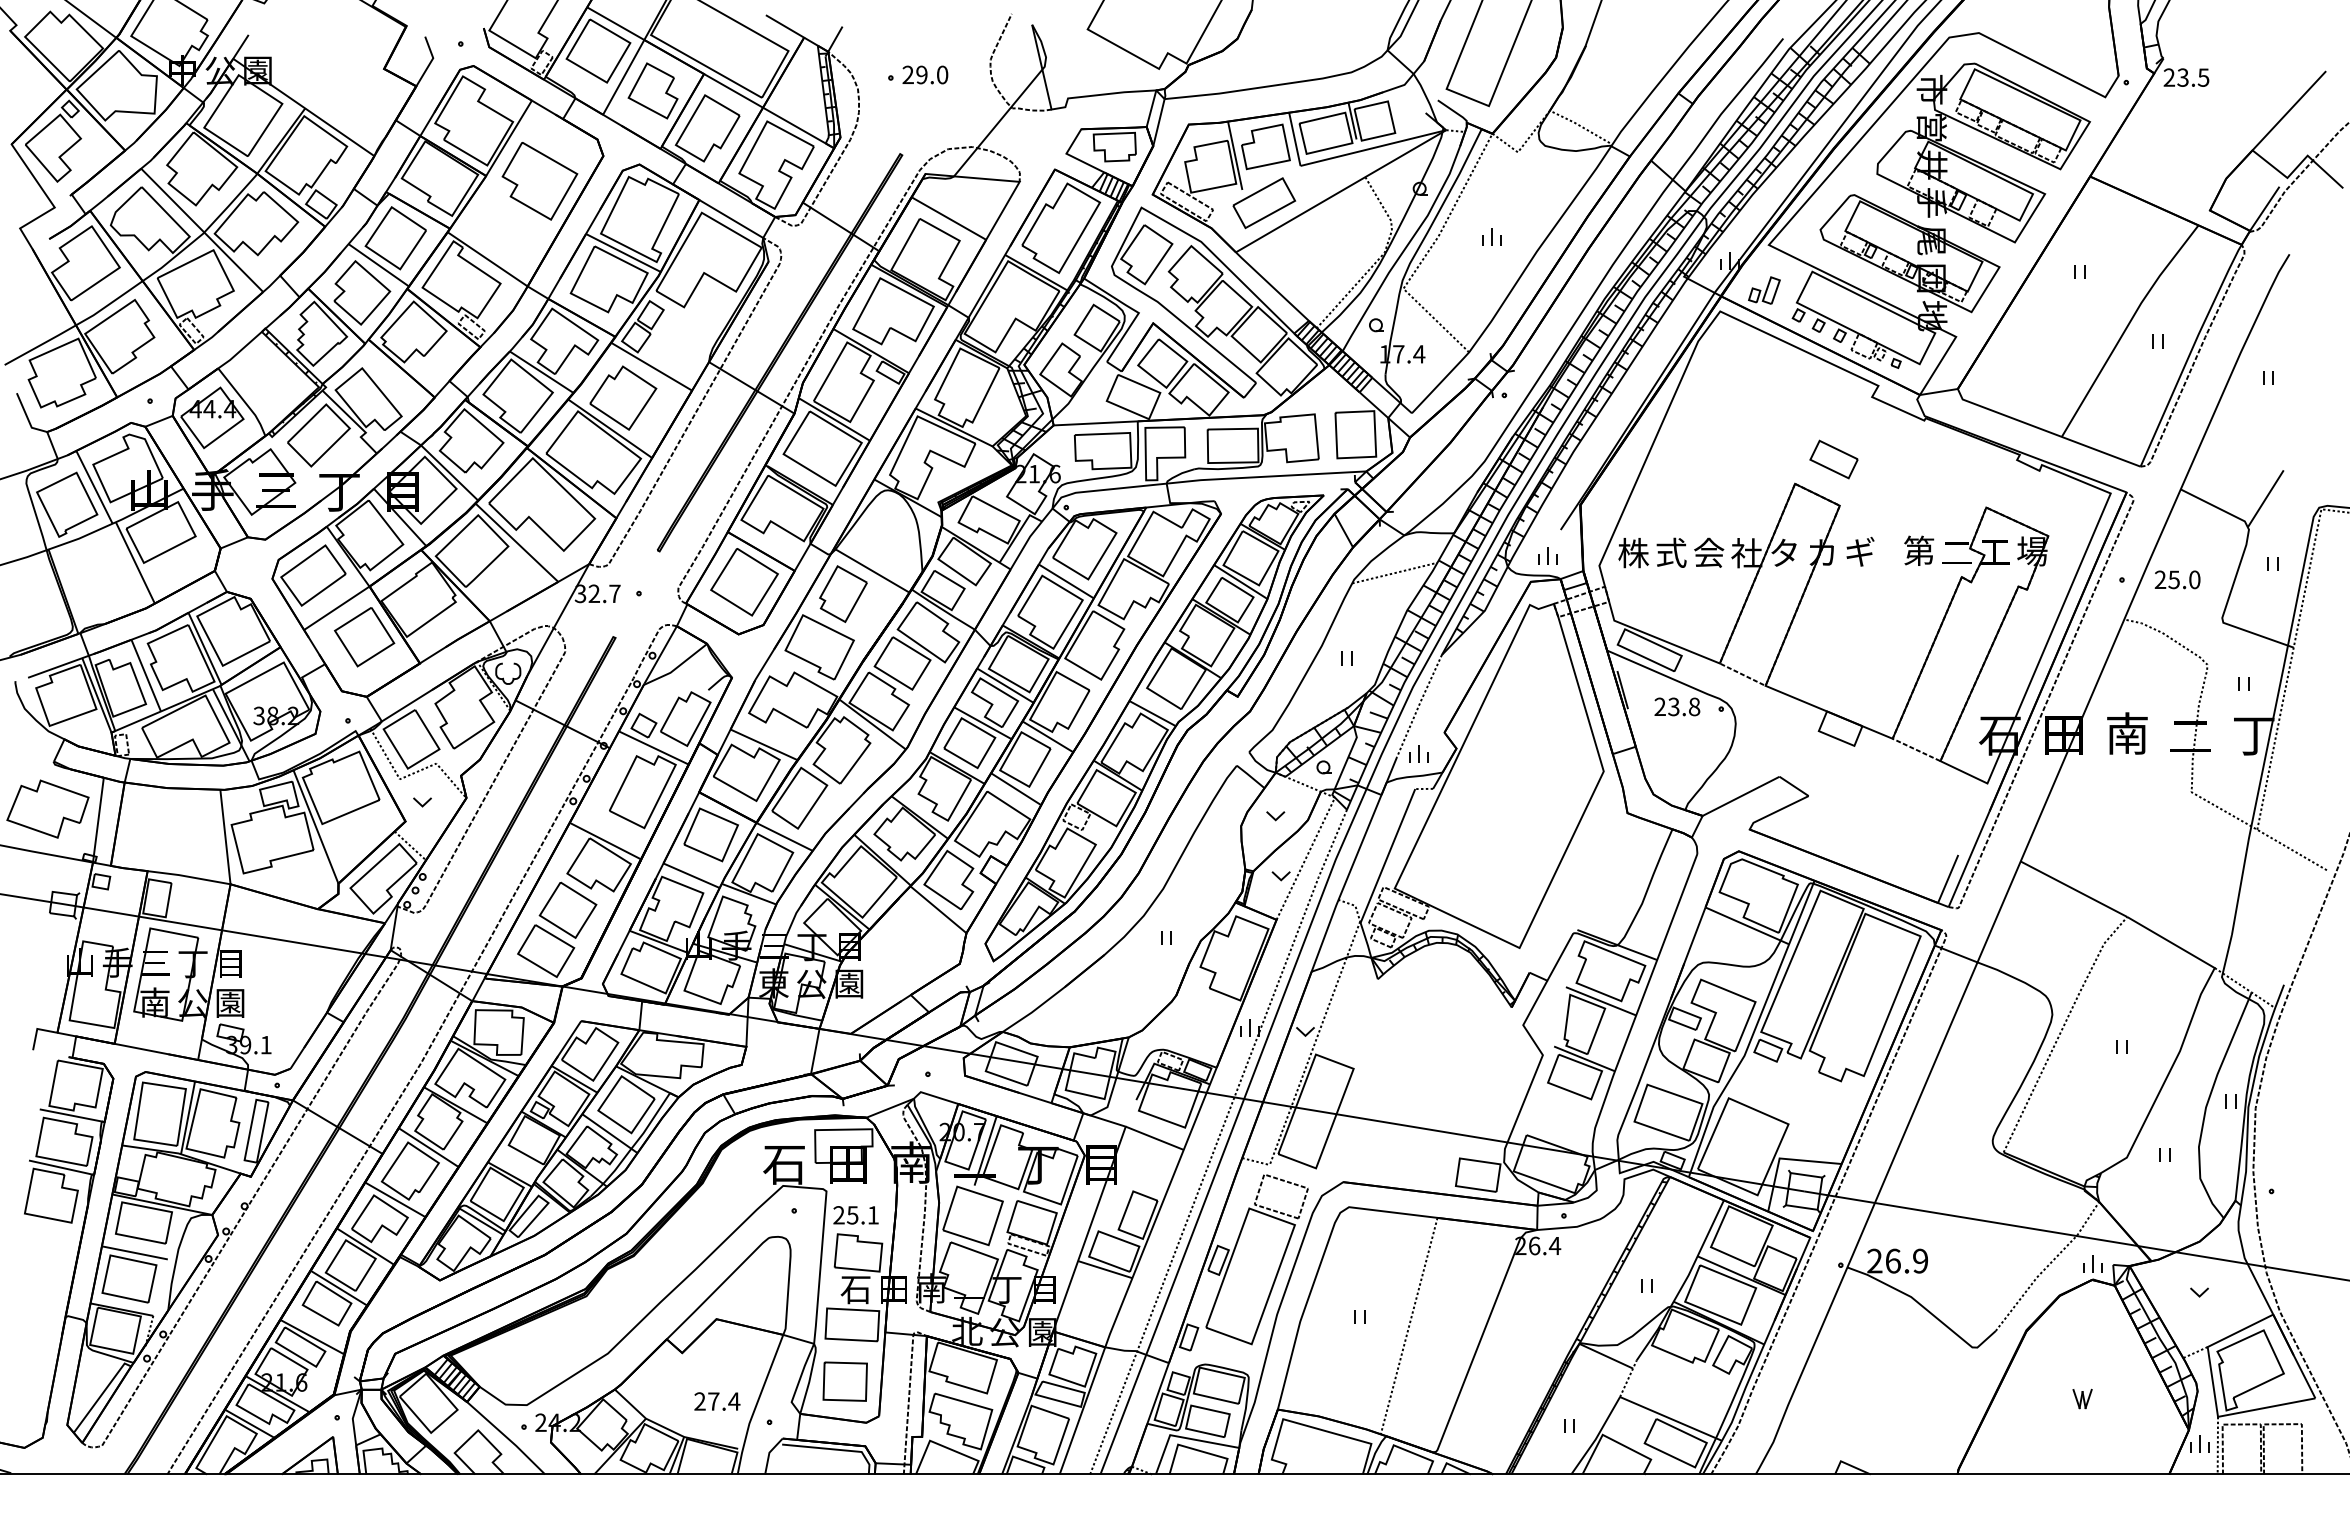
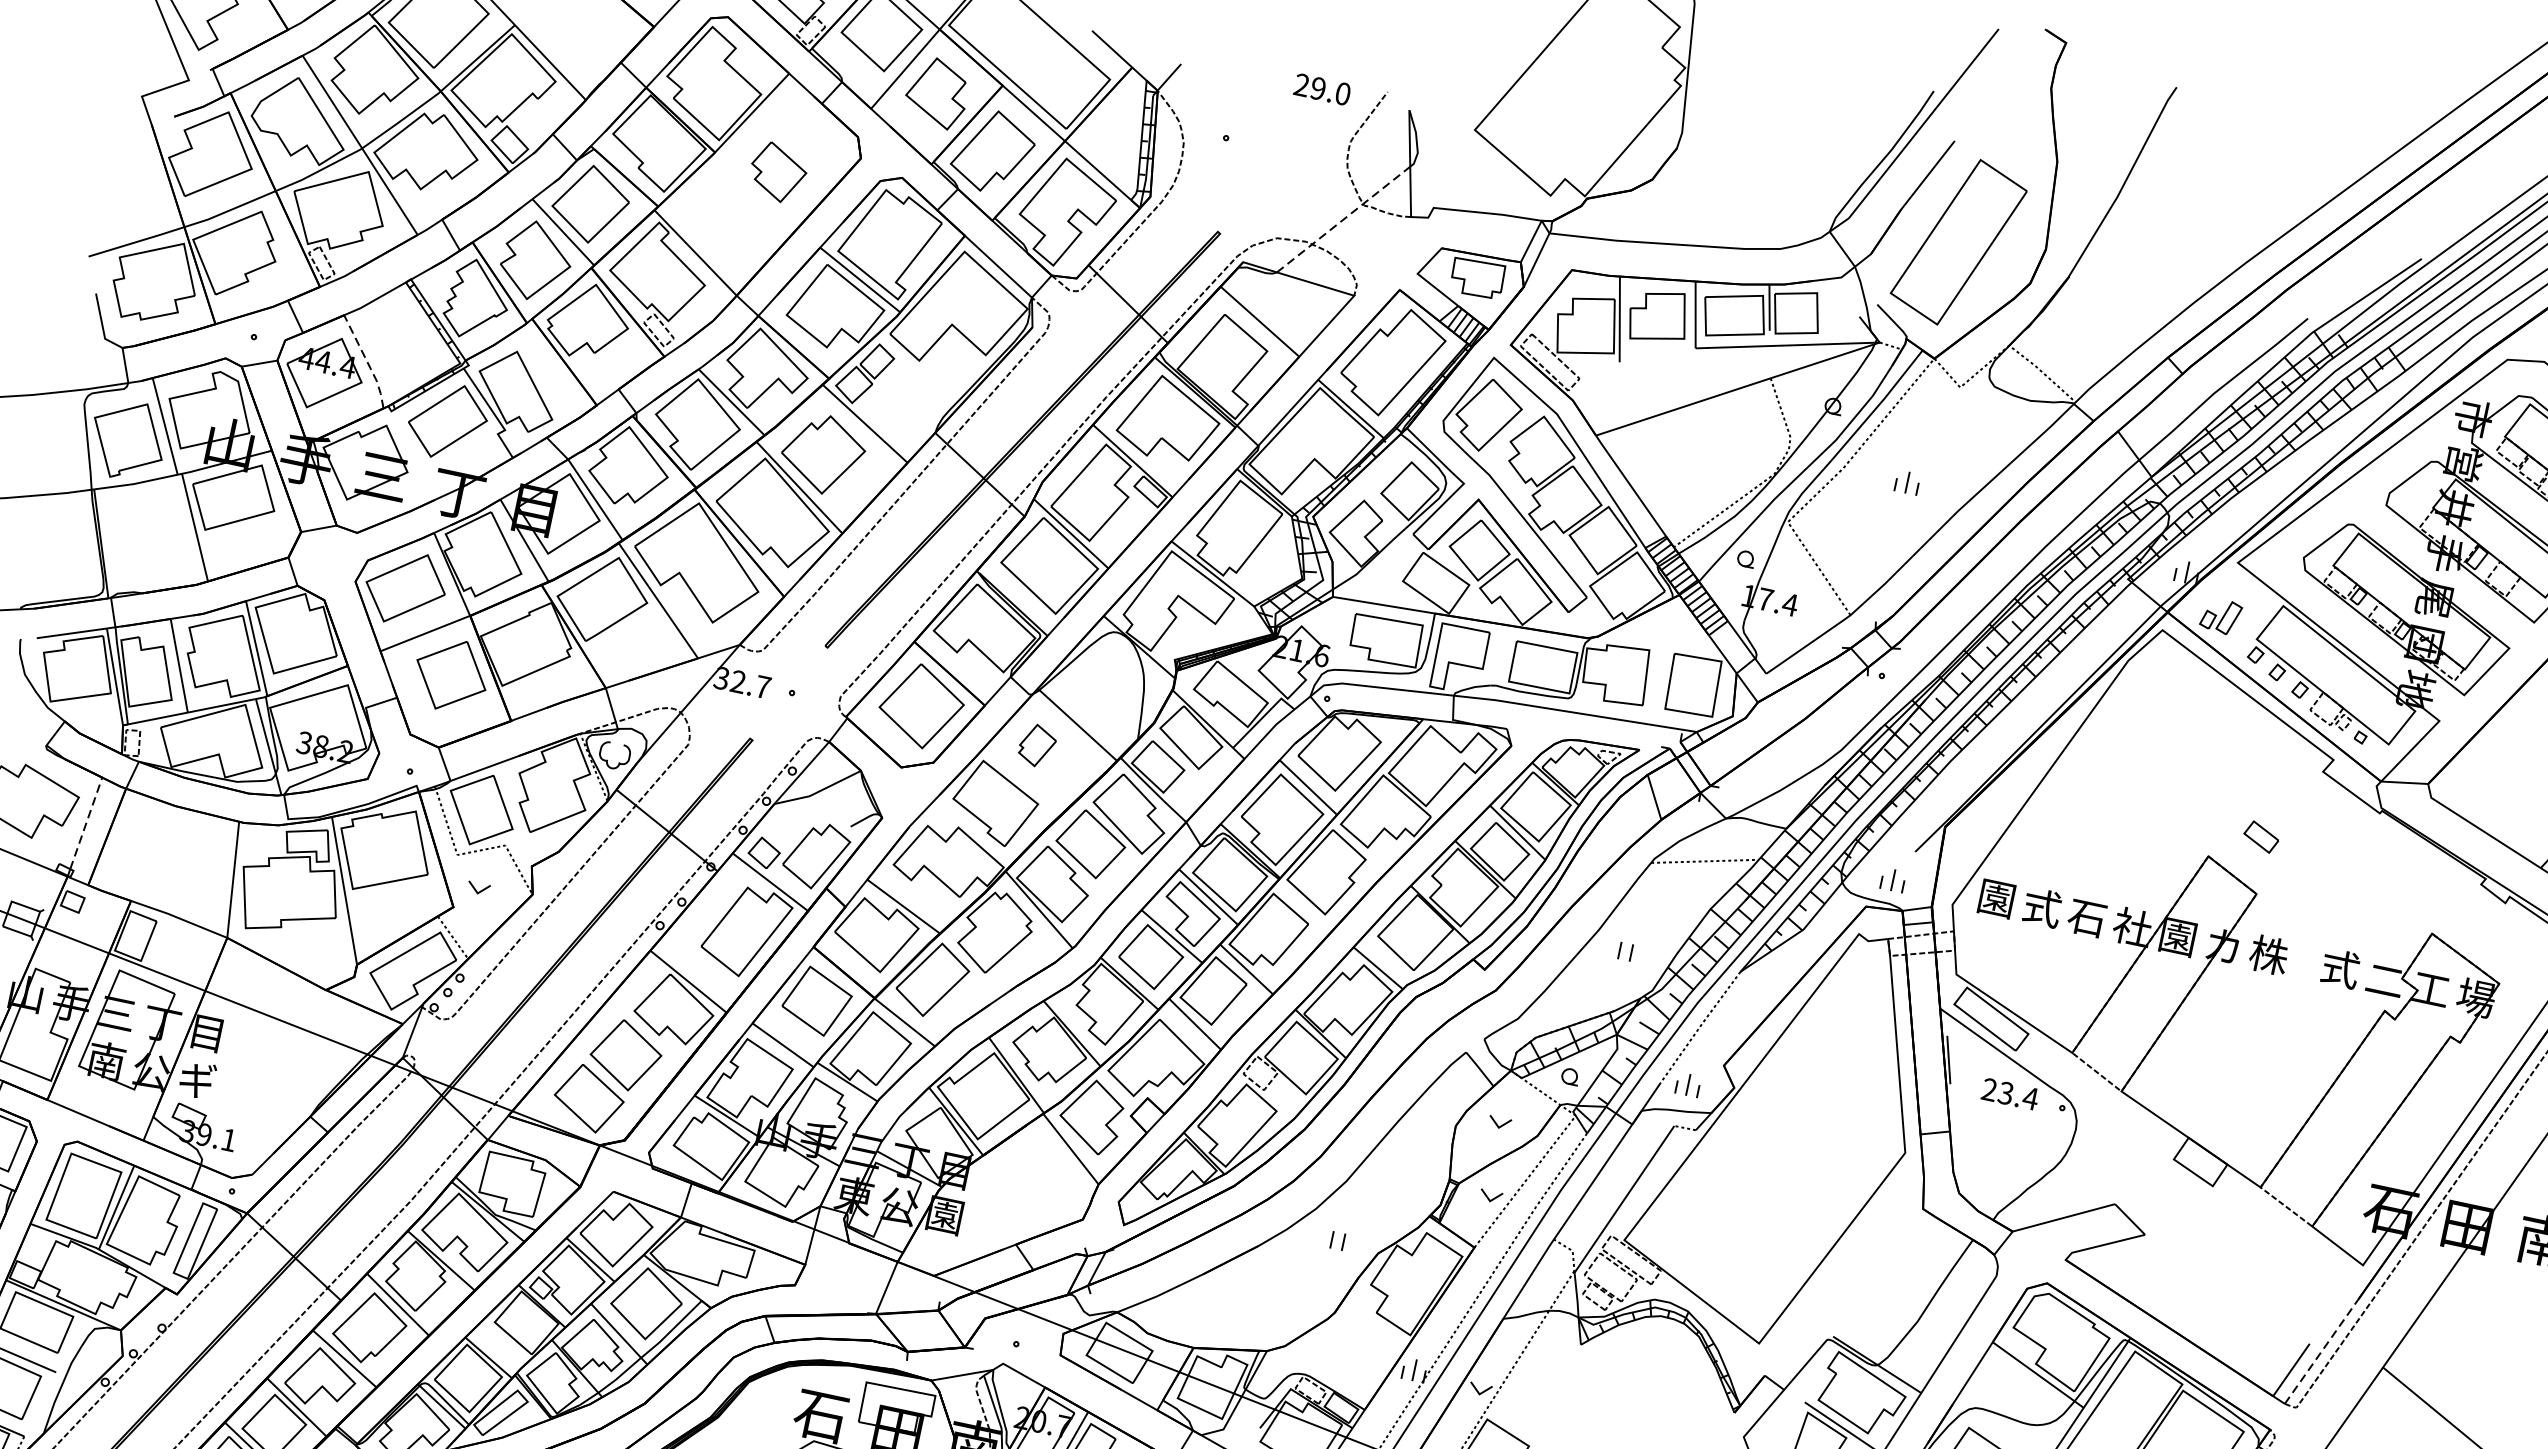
text: (925, 74) -> (1322, 88), moved
line: (998, 122) -> (1344, 219), solid -> dashed
part: (539, 181) -> (777, 172), size x0.6
part: (1264, 203) -> (1642, 384), removed
line: (244, 402) -> (367, 362), solid -> dashed
part: (1833, 459) -> (2260, 836), size x0.6
text: (1919, 550) -> (2340, 968), 第 -> 式
text: (1859, 551) -> (2268, 954), ギ -> 株
text: (1633, 552) -> (1996, 897), 株 -> 園
text: (1708, 552) -> (2086, 916), 会 -> 石
text: (1784, 553) -> (2177, 937), タ -> 園
part: (843, 593) -> (1037, 745), size x0.6
text: (1694, 706) -> (2030, 1098), 23.8 -> 23.4
line: (98, 816) -> (85, 822), solid -> dashed
line: (1969, 859) -> (2322, 1352), solid -> dashed
text: (230, 1002) -> (197, 1079), 園 -> ギ

